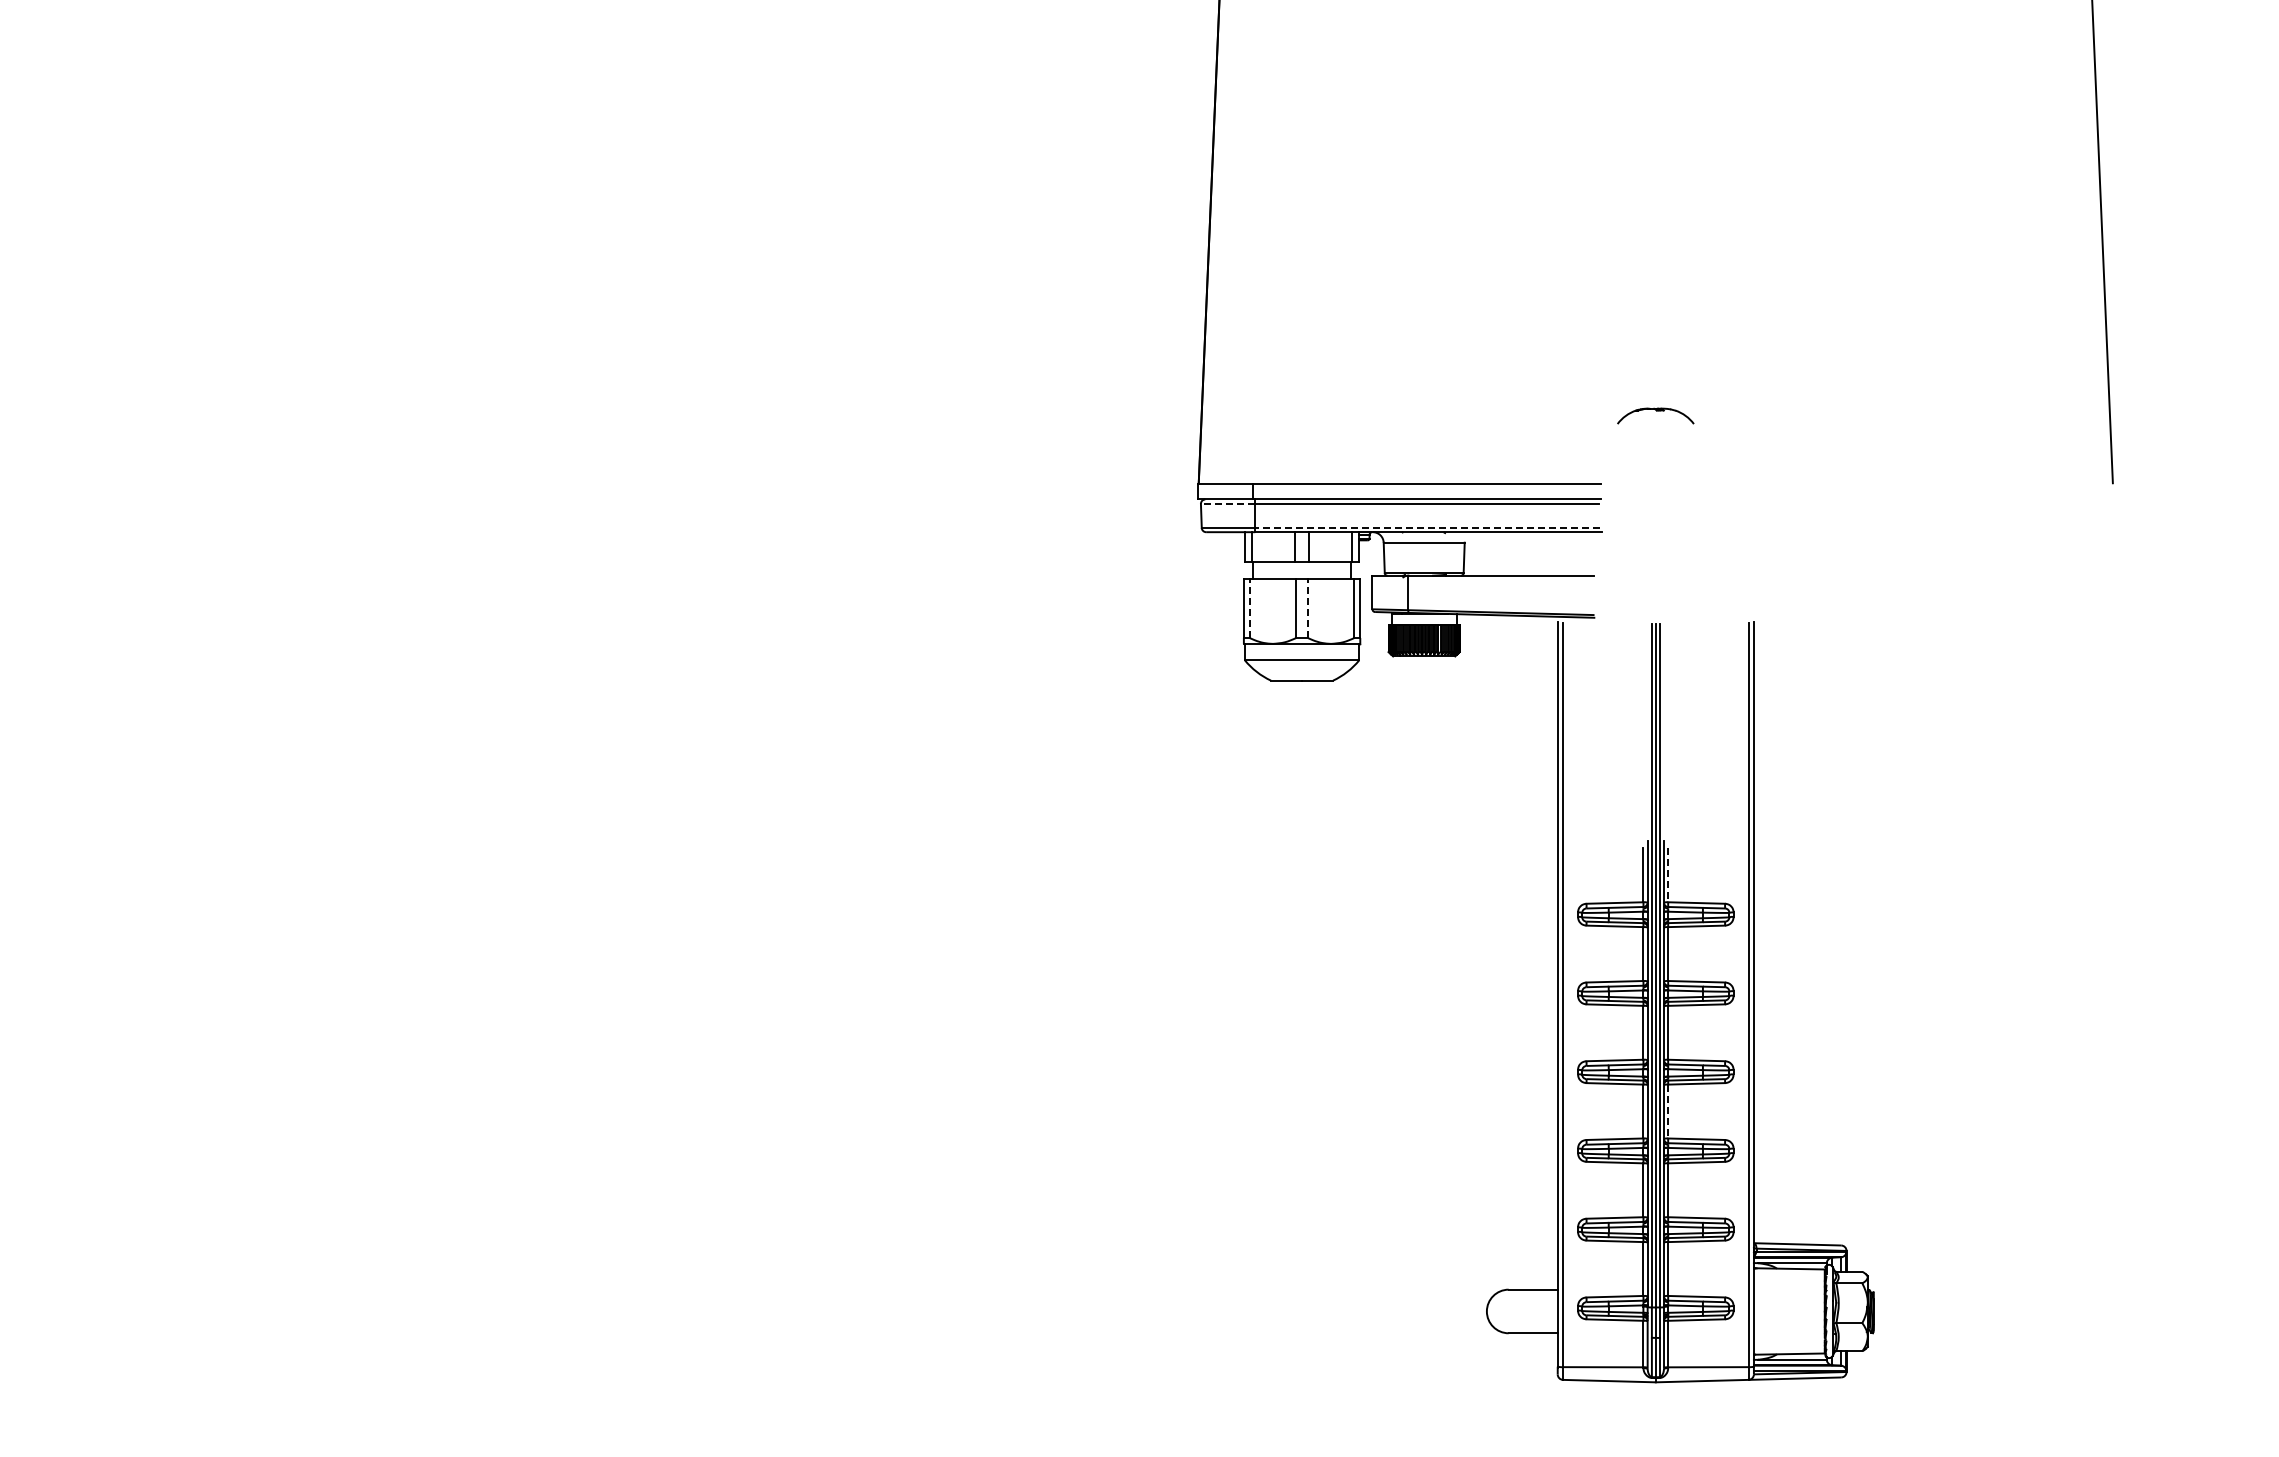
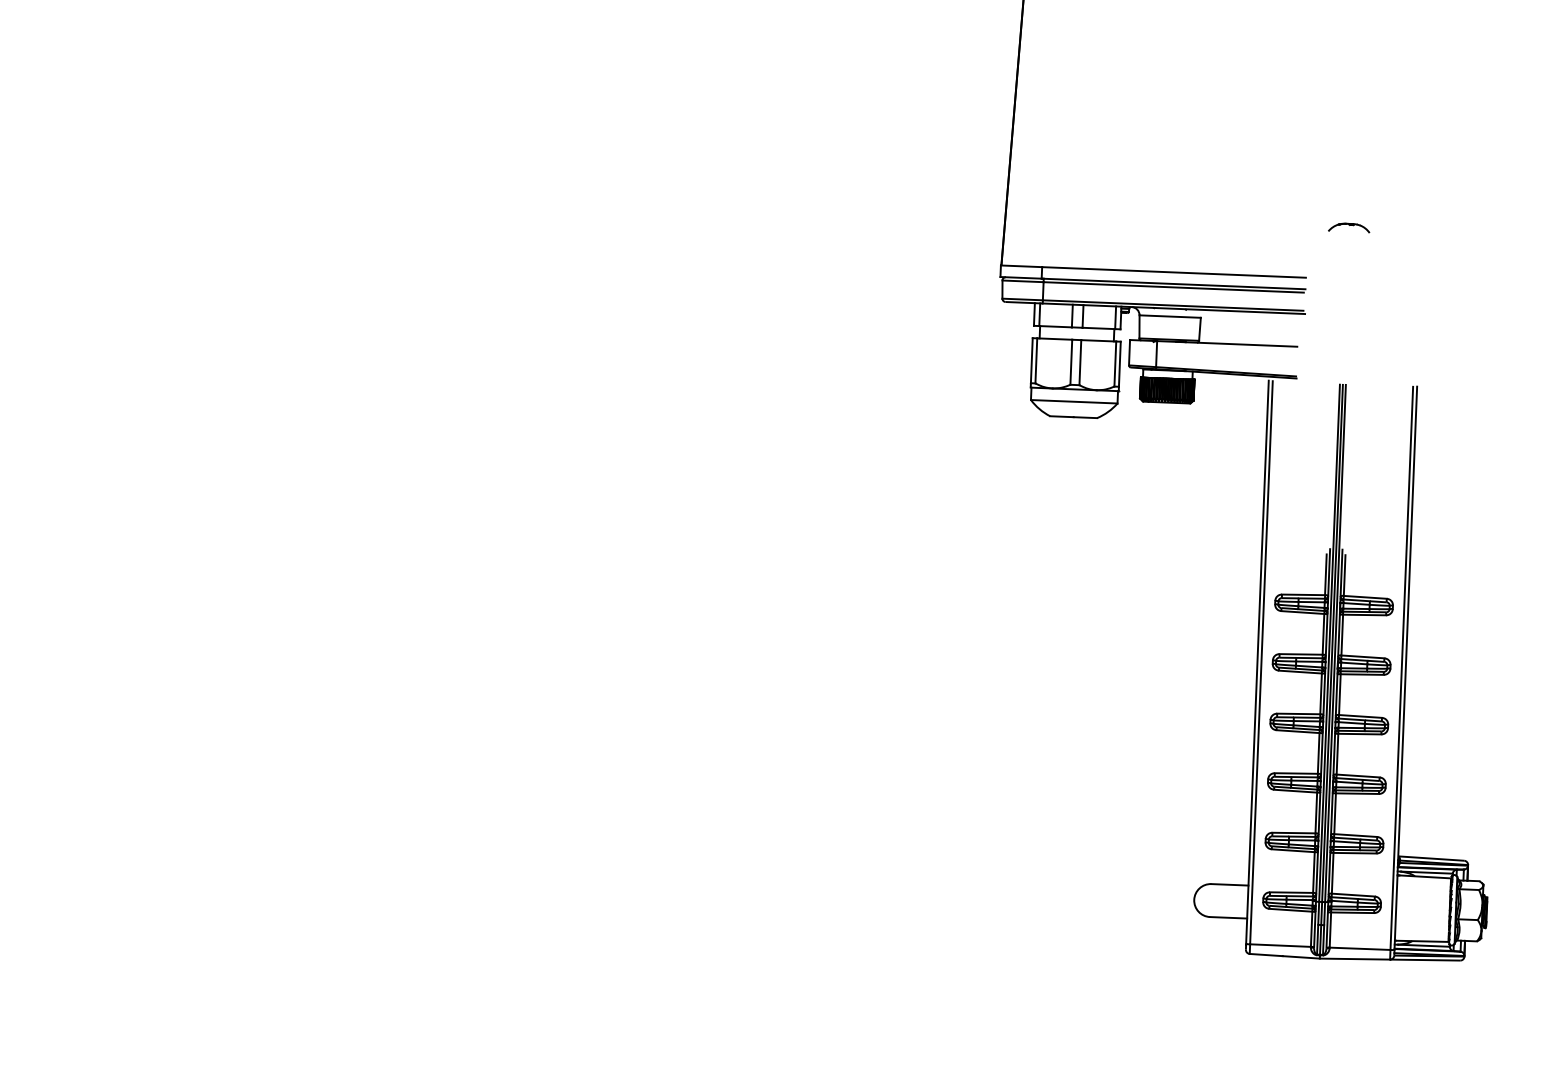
part: (1655, 416) -> (1348, 228), size x0.71
line: (1227, 504) -> (1022, 281), dashed -> solid
line: (1427, 527) -> (1173, 305), dashed -> solid
line: (1249, 608) -> (1036, 361), dashed -> solid
line: (1308, 608) -> (1080, 362), dashed -> solid
line: (1668, 875) -> (1344, 575), dashed -> solid
line: (1668, 1111) -> (1337, 754), dashed -> solid

